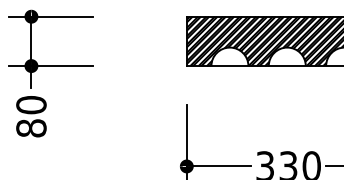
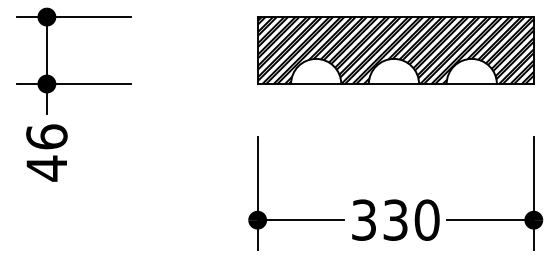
text: (31, 116) -> (46, 152), 80 -> 46

